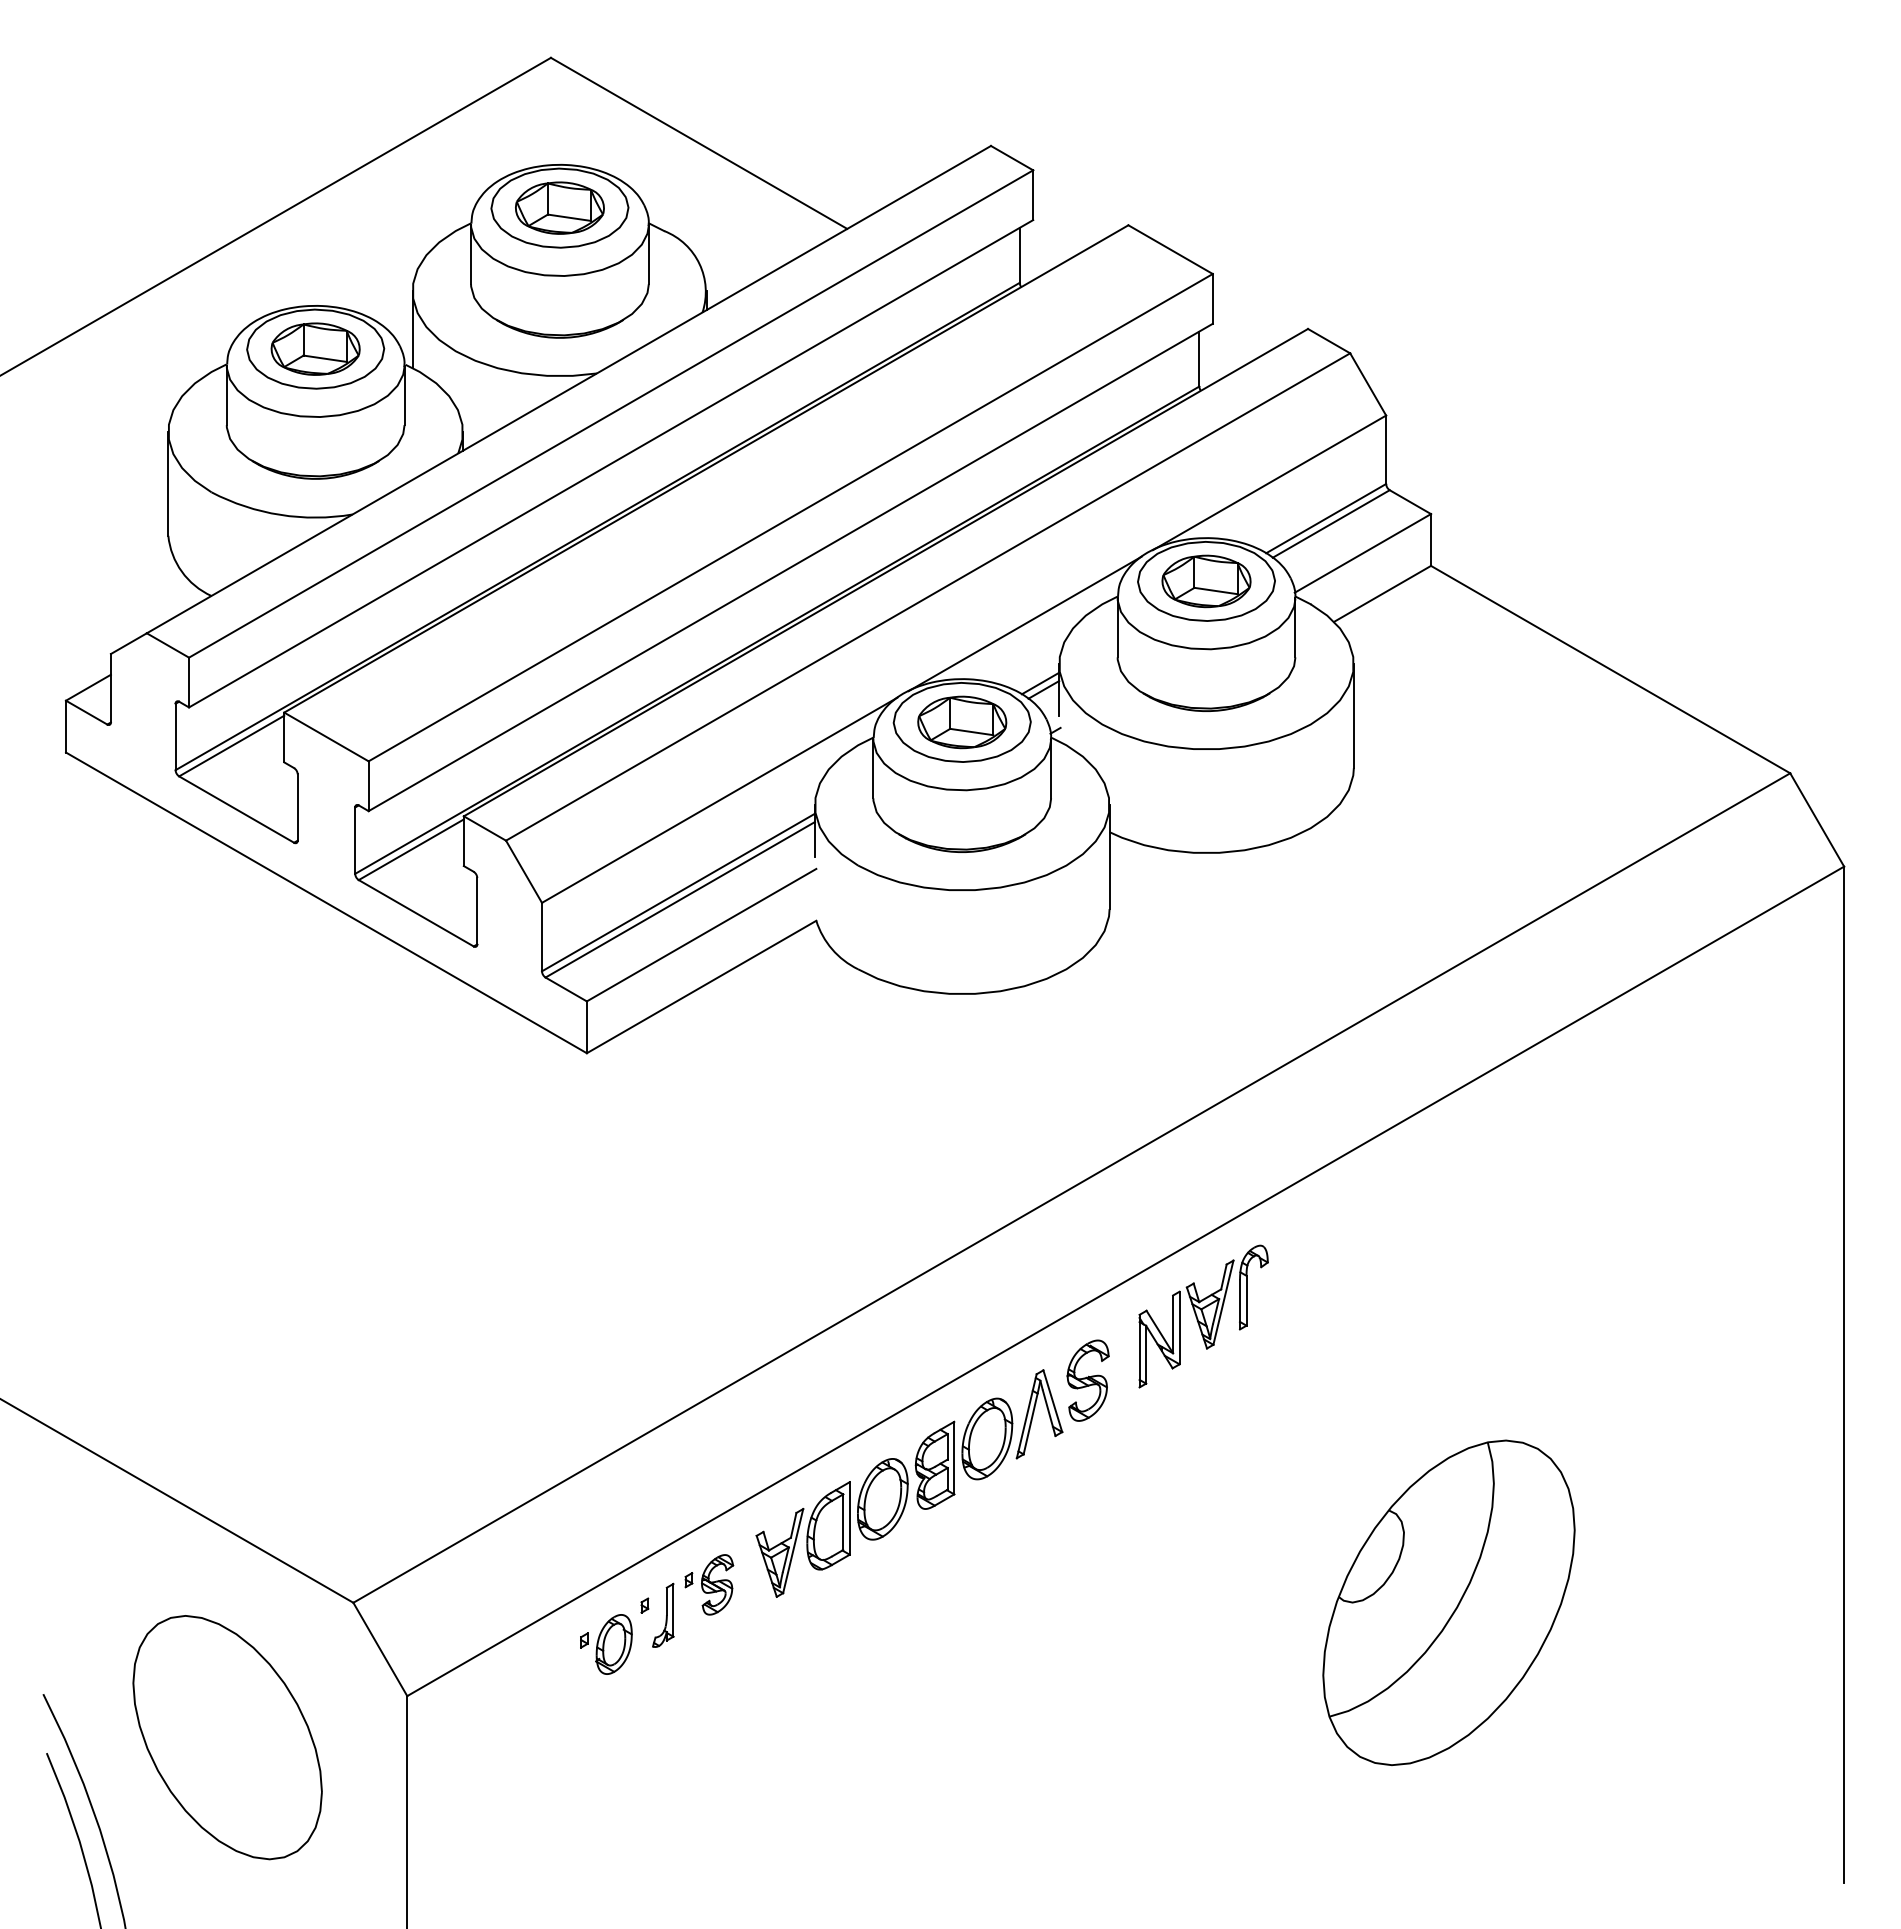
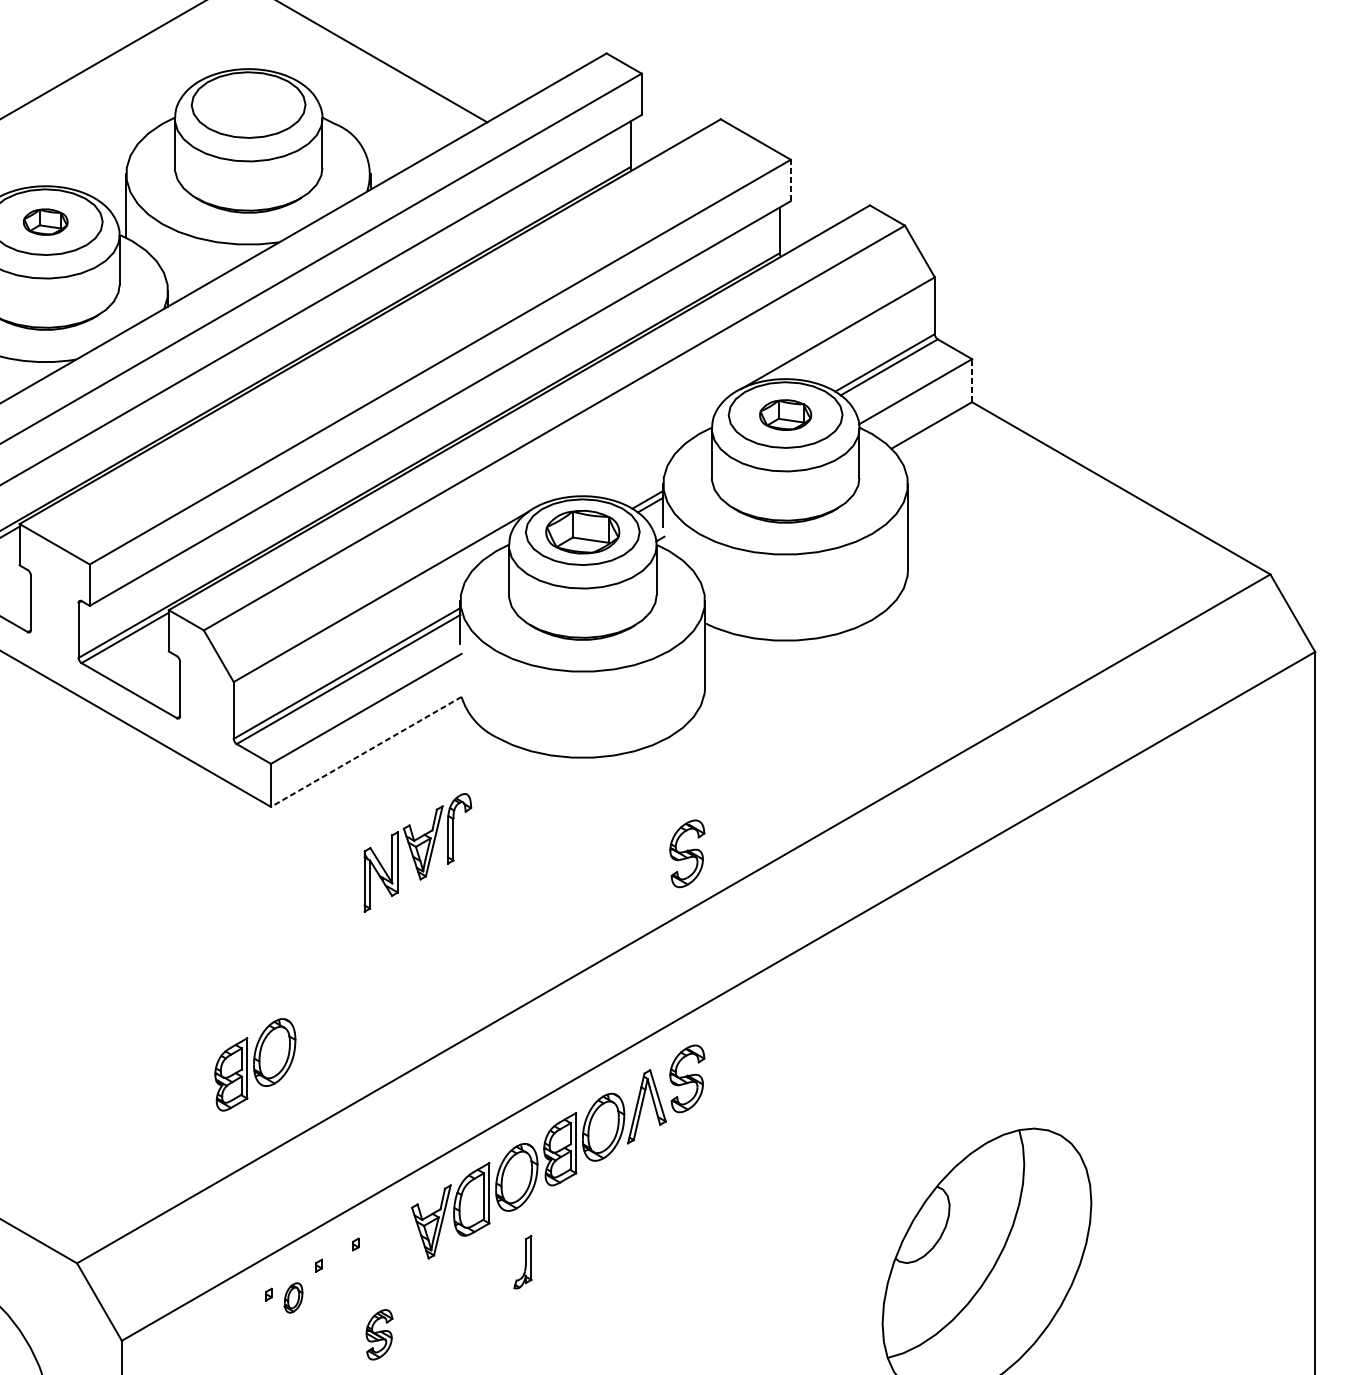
part: (559, 207) -> (248, 104), removed
line: (1212, 298) -> (790, 180), solid -> dashed
part: (315, 348) -> (45, 221), size x0.6
line: (1431, 539) -> (972, 380), solid -> dashed
part: (1206, 581) -> (785, 415), size x0.7
line: (1024, 623) -> (634, 450), removed
line: (701, 987) -> (366, 752), solid -> dashed
part: (1087, 1109) -> (686, 853), added
part: (1203, 1316) -> (417, 852), moved
part: (567, 1363) -> (254, 1064), added
part: (717, 1584) -> (379, 1334), moved
part: (663, 1614) -> (523, 1261), moved
part: (613, 1644) -> (293, 1297), size x0.6

